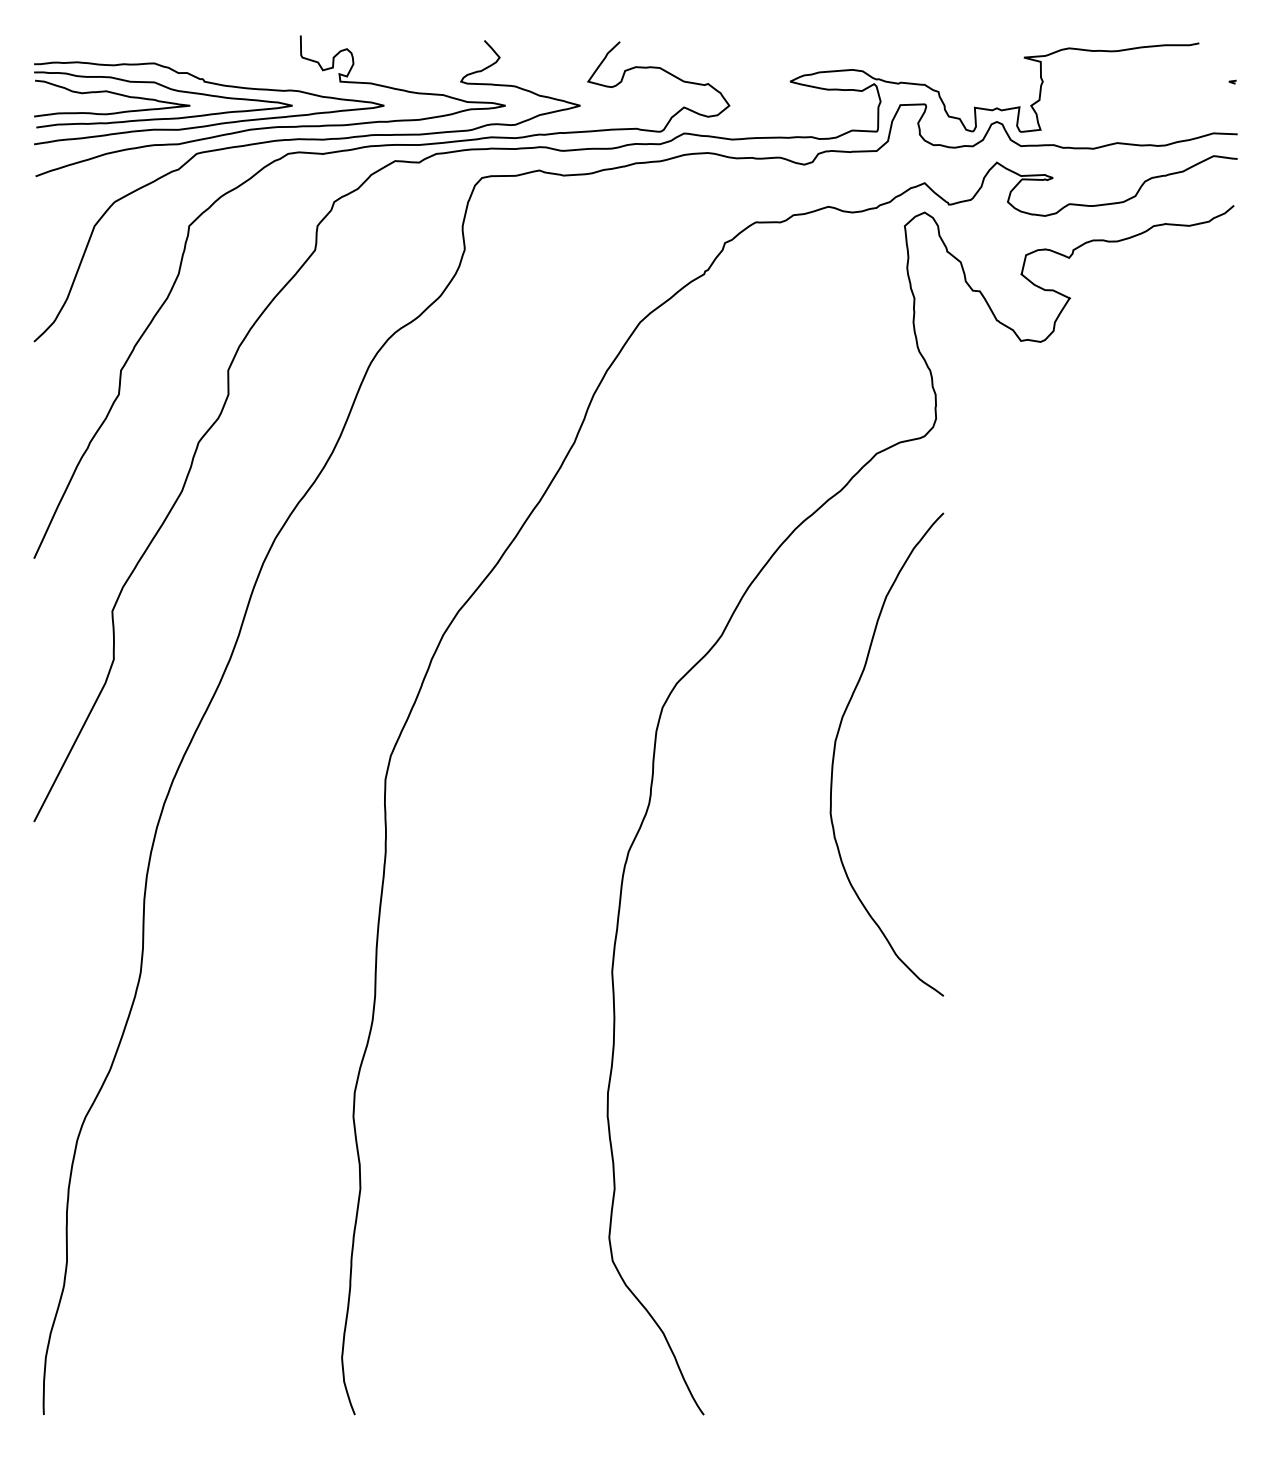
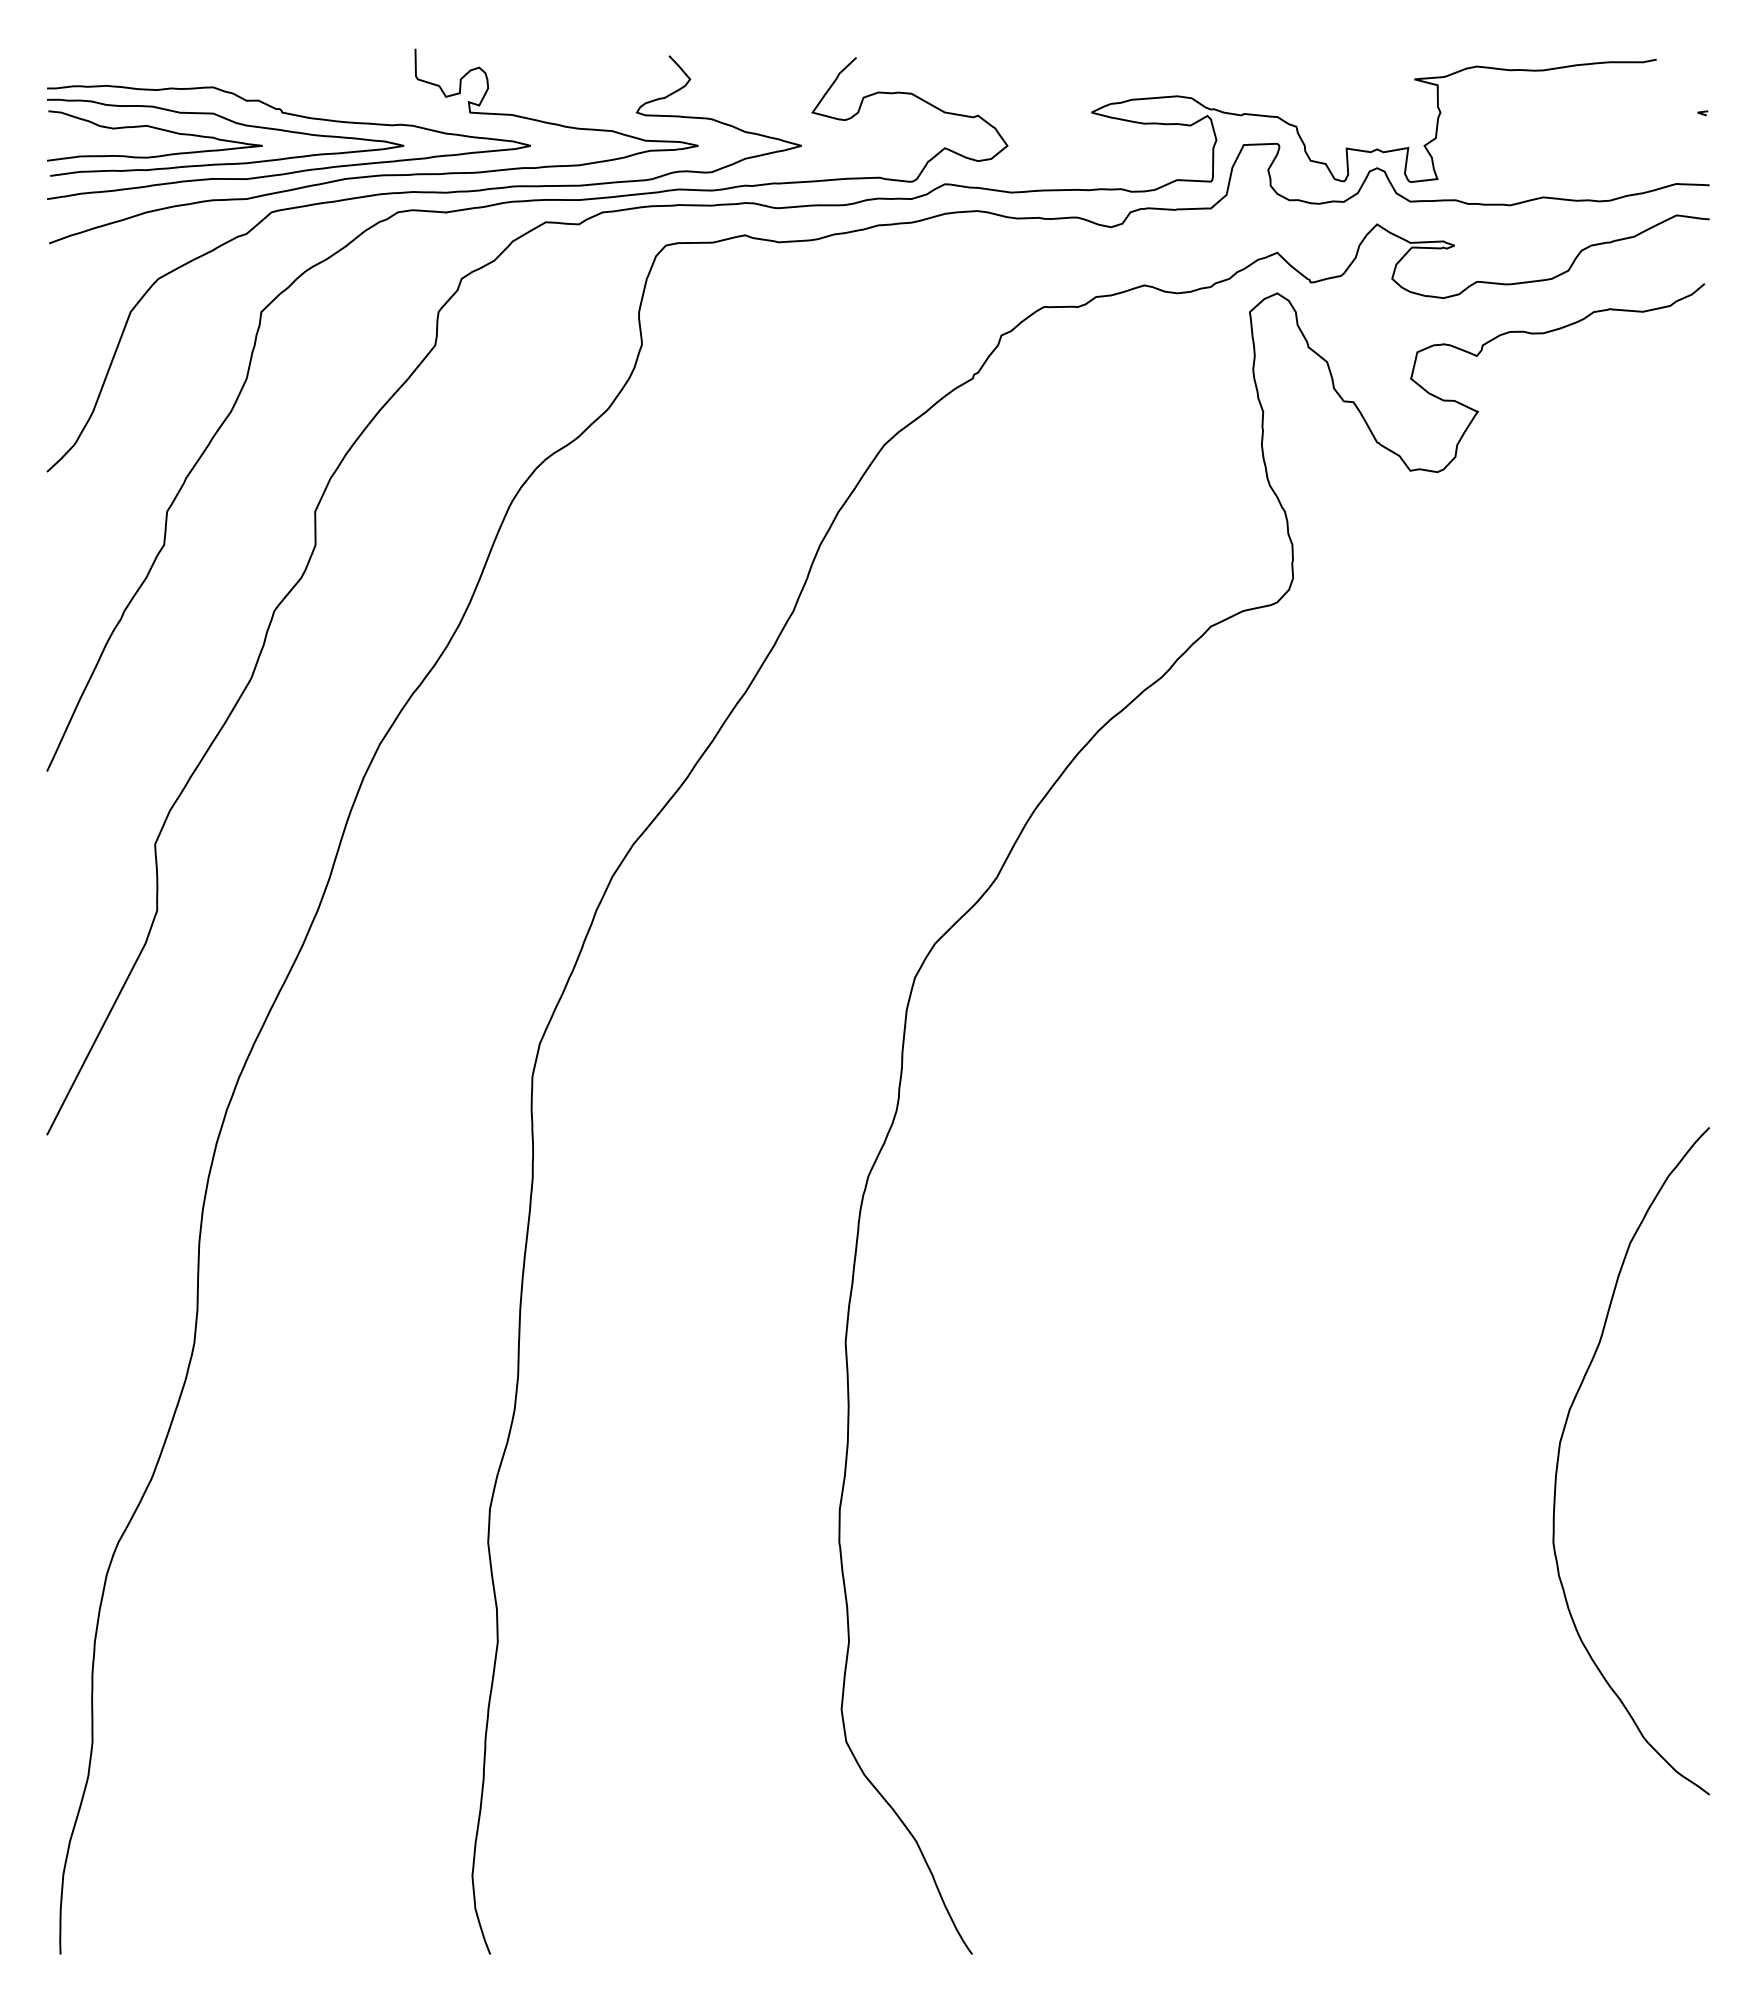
curve: (835, 746) -> (1560, 1449), moved

